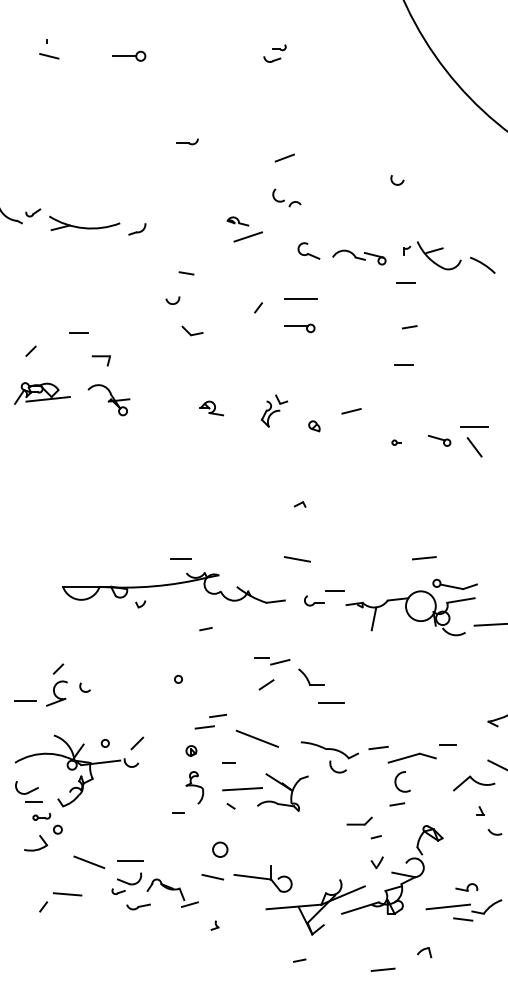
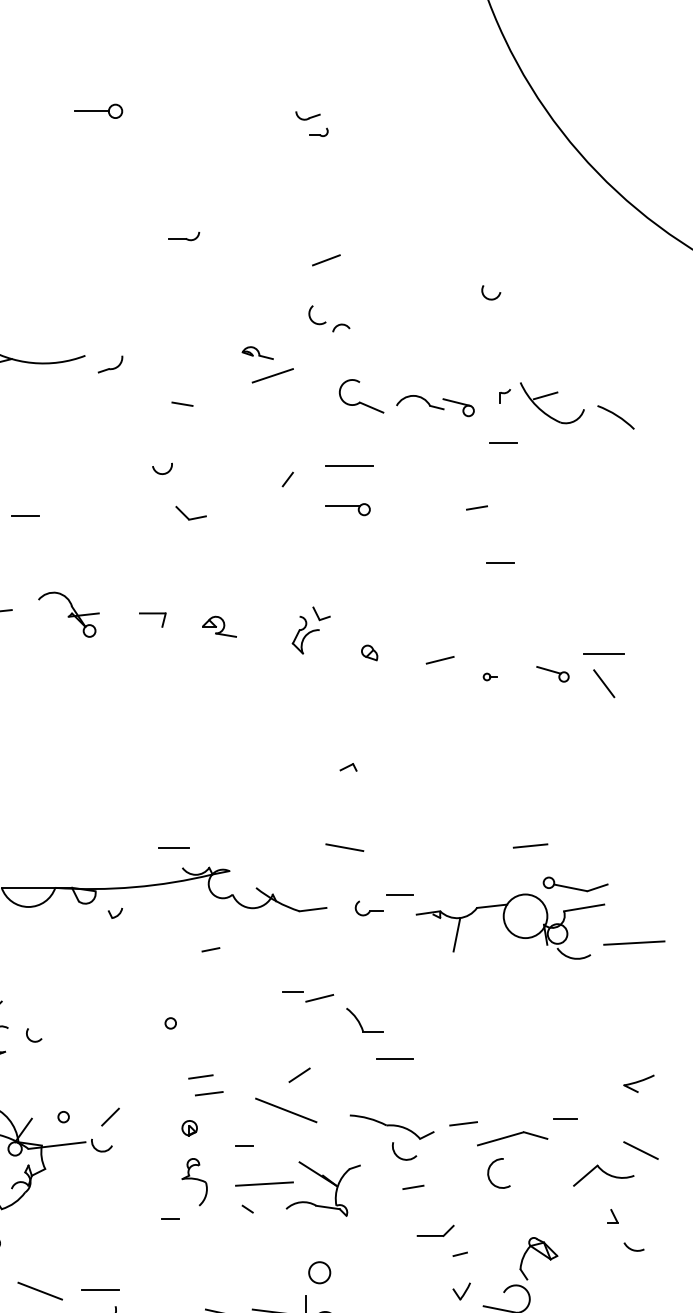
part: (279, 47) -> (318, 132), moved
part: (308, 250) -> (361, 395), size x1.43
line: (186, 273) -> (182, 404), moved
line: (409, 327) -> (476, 508), moved
part: (100, 360) -> (151, 619), moved
line: (351, 411) -> (440, 660), moved
line: (266, 684) -> (299, 1074), moved
line: (217, 715) -> (199, 1076), moved
line: (397, 804) -> (413, 1187), moved
circle: (220, 849) -> (320, 1272), moved

